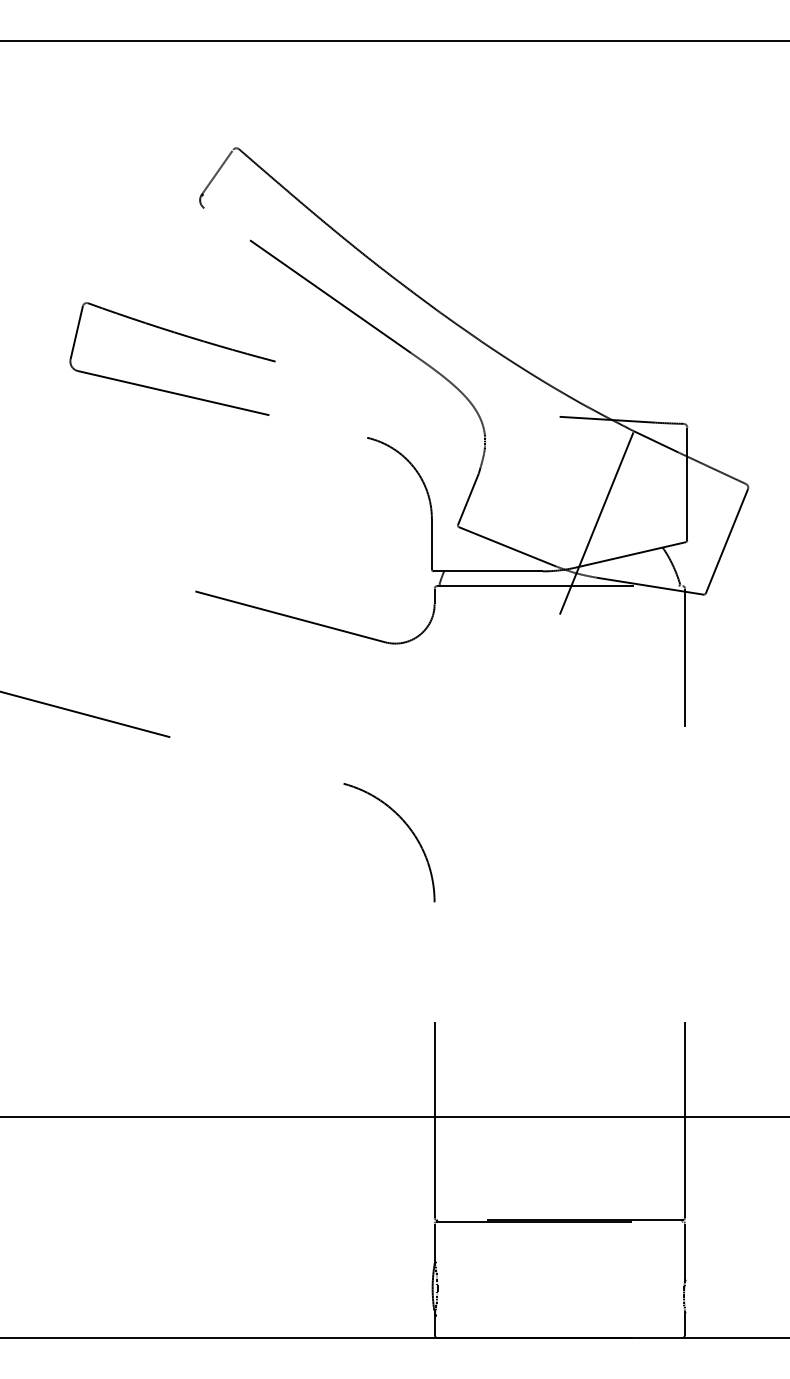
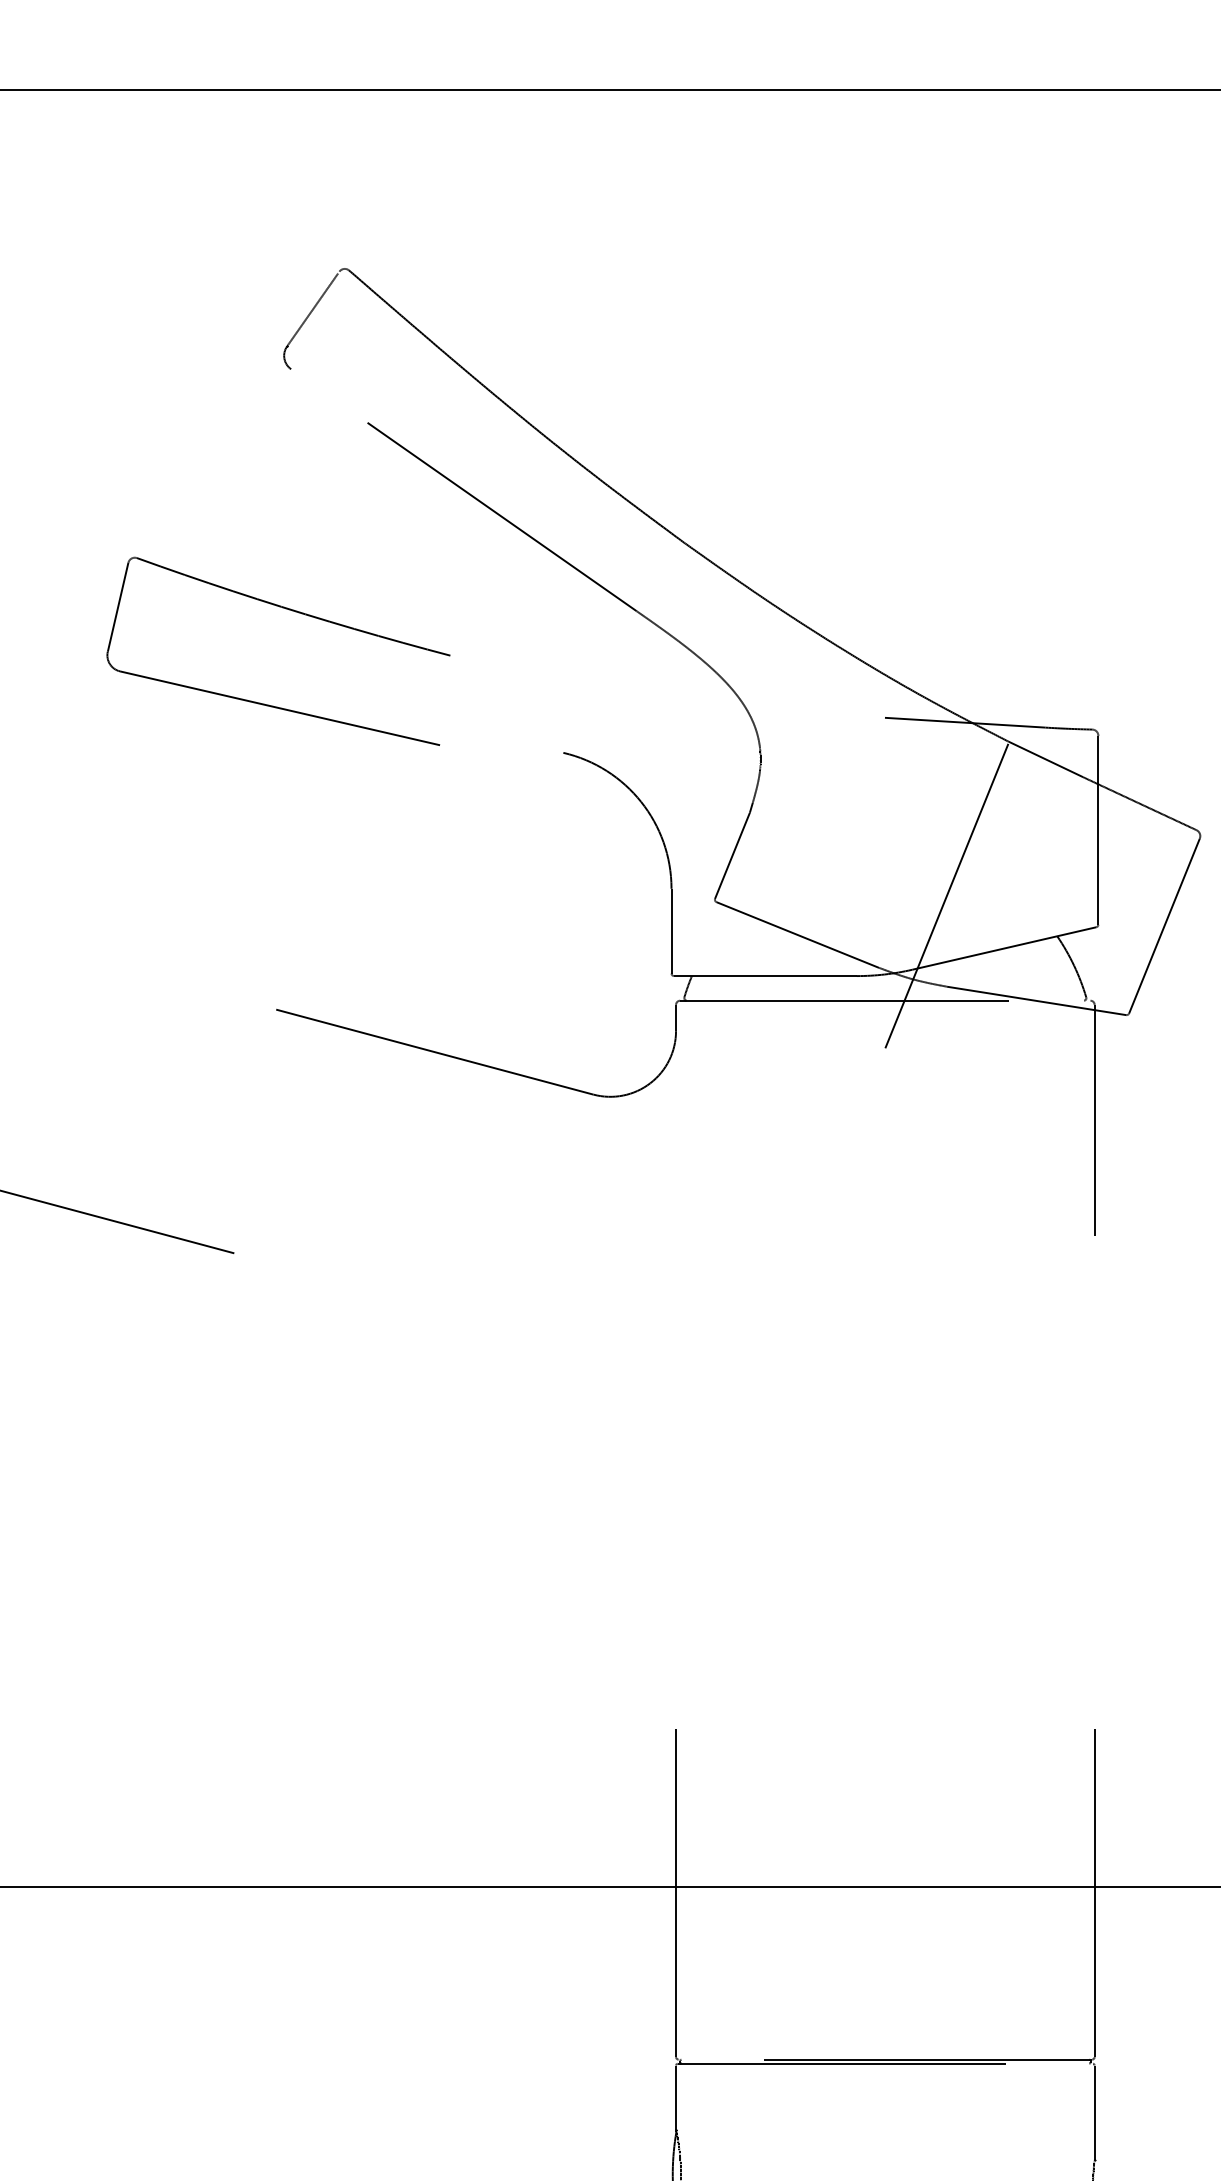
part: (180, 335) -> (291, 611), moved
arc: (407, 827) -> (630, 1404), removed

